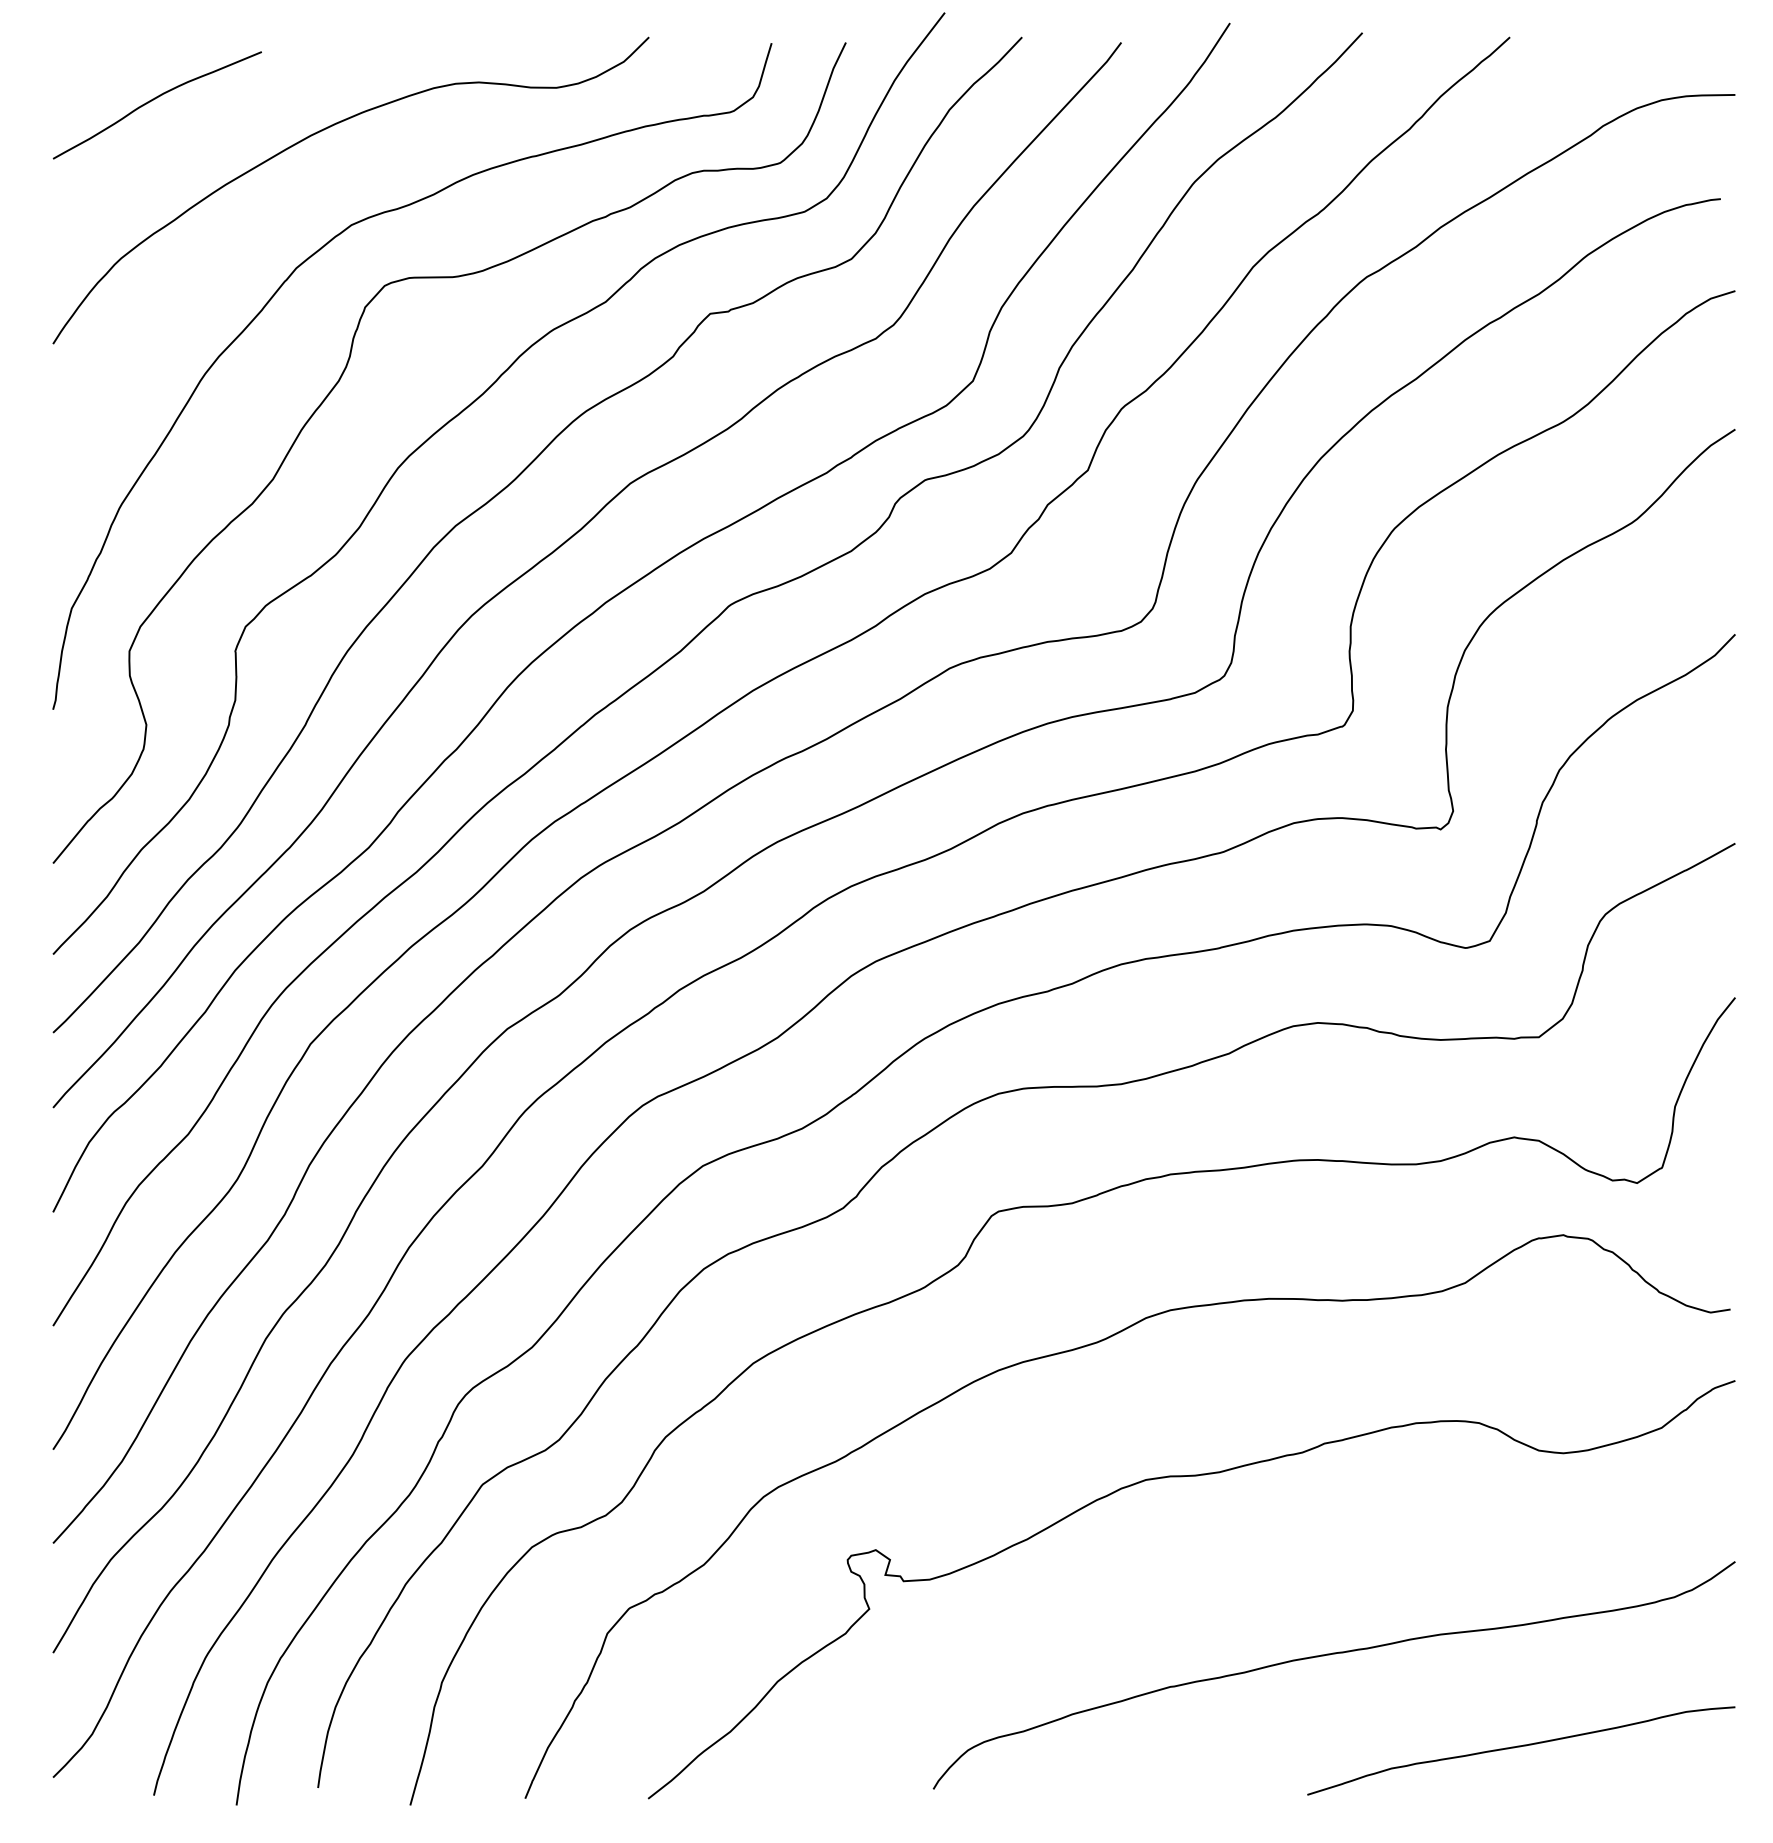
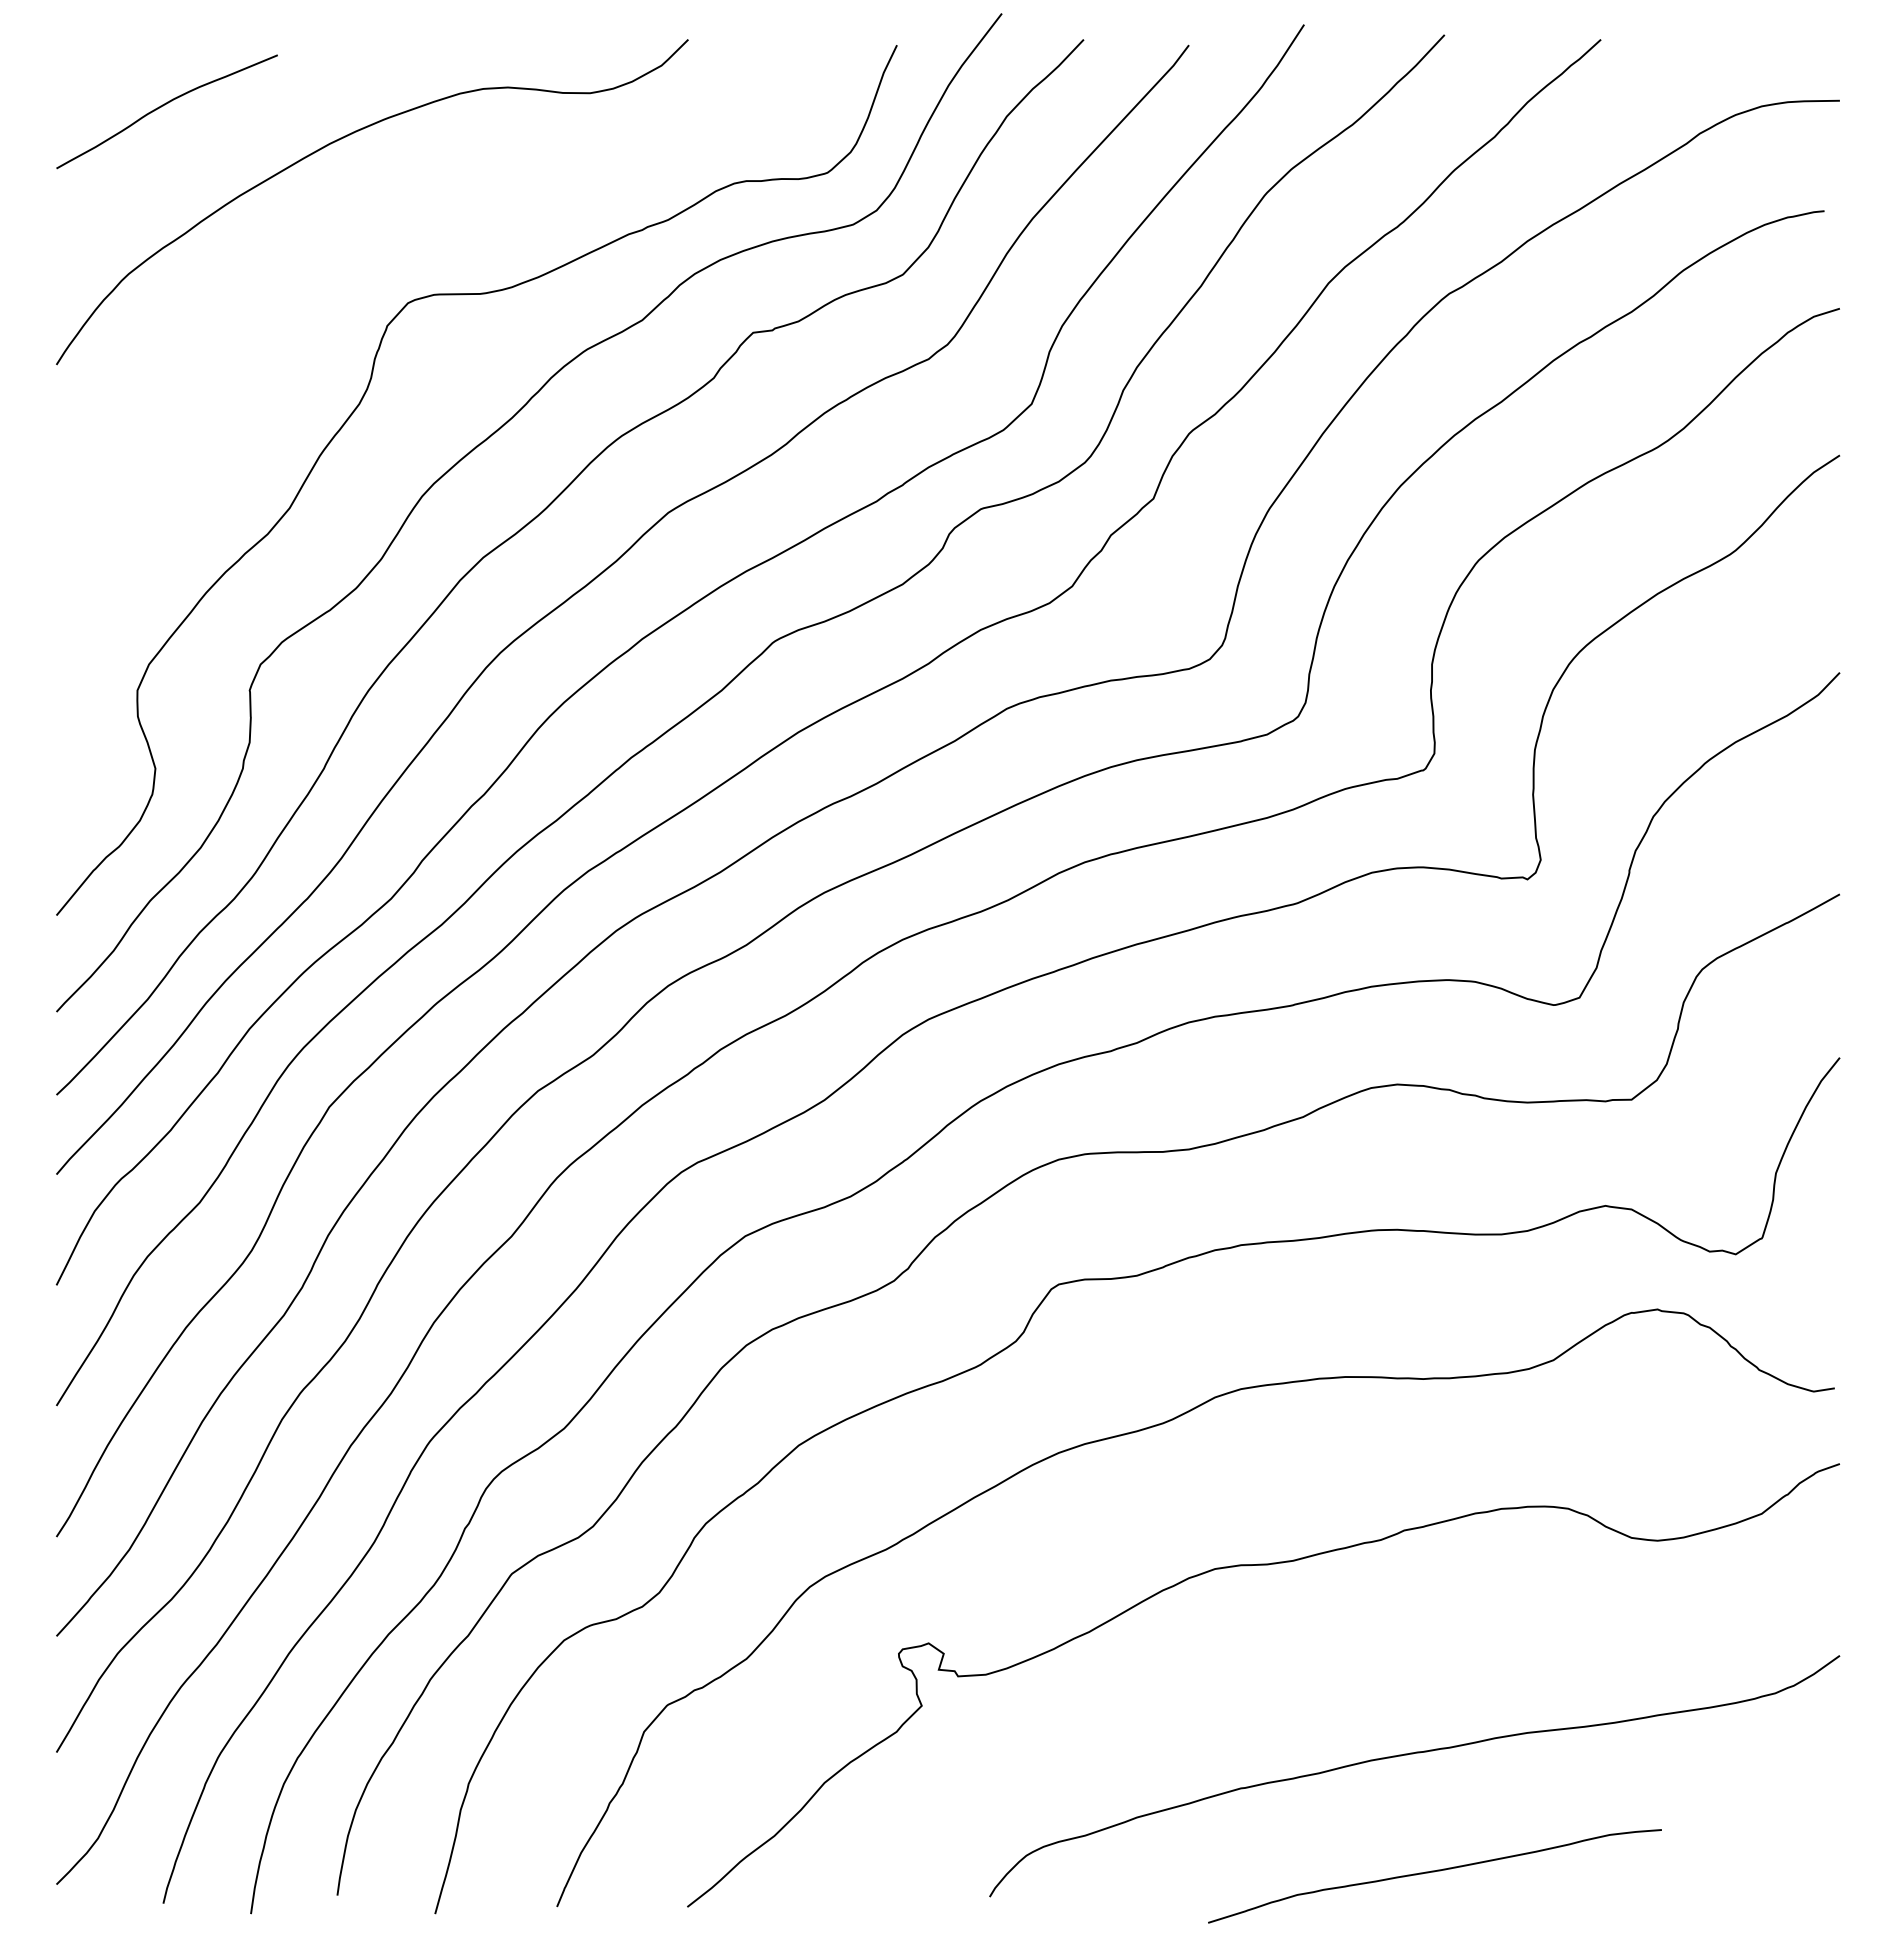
curve: (313, 256) -> (332, 271), removed
curve: (1520, 1747) -> (1434, 1872), moved

